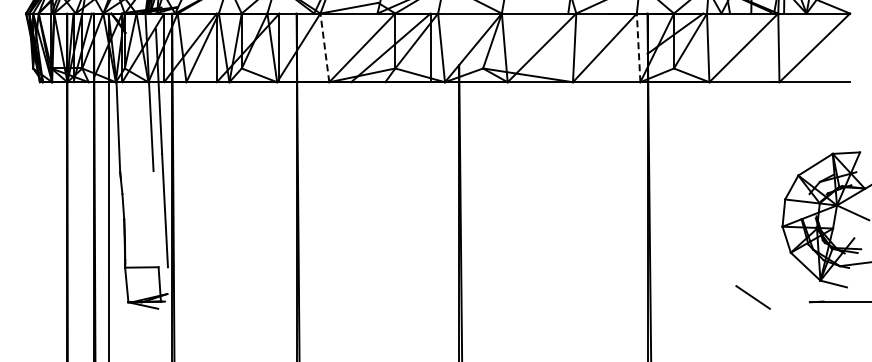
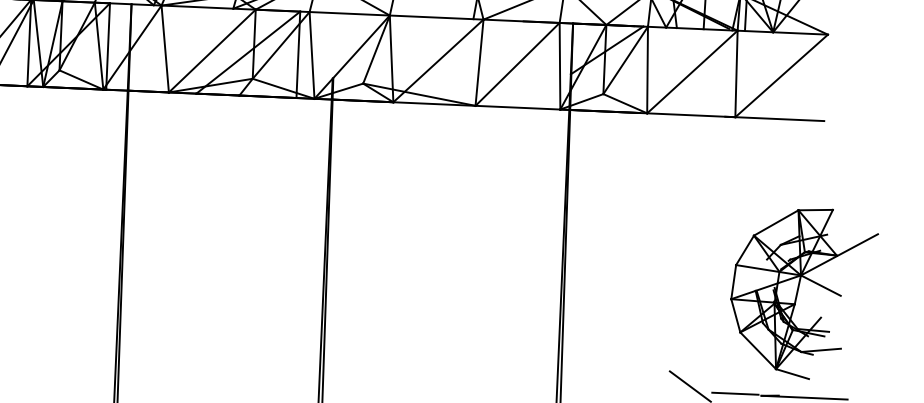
line: (324, 47) -> (164, 48), dashed -> solid
line: (638, 47) -> (559, 65), dashed -> solid
line: (788, 301) -> (734, 393), added

